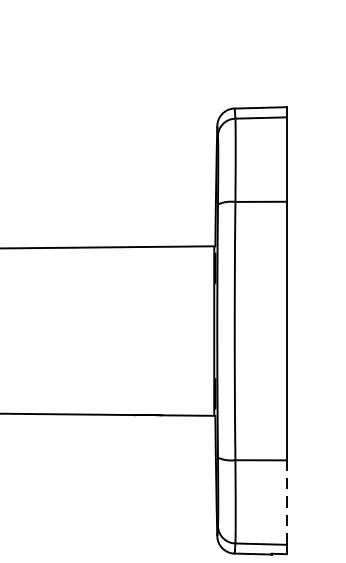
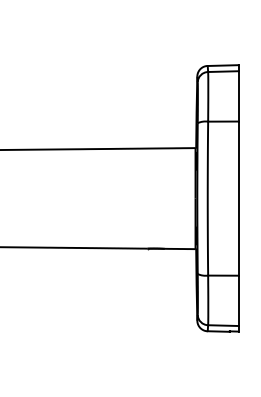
line: (286, 502) -> (238, 300), dashed -> solid

